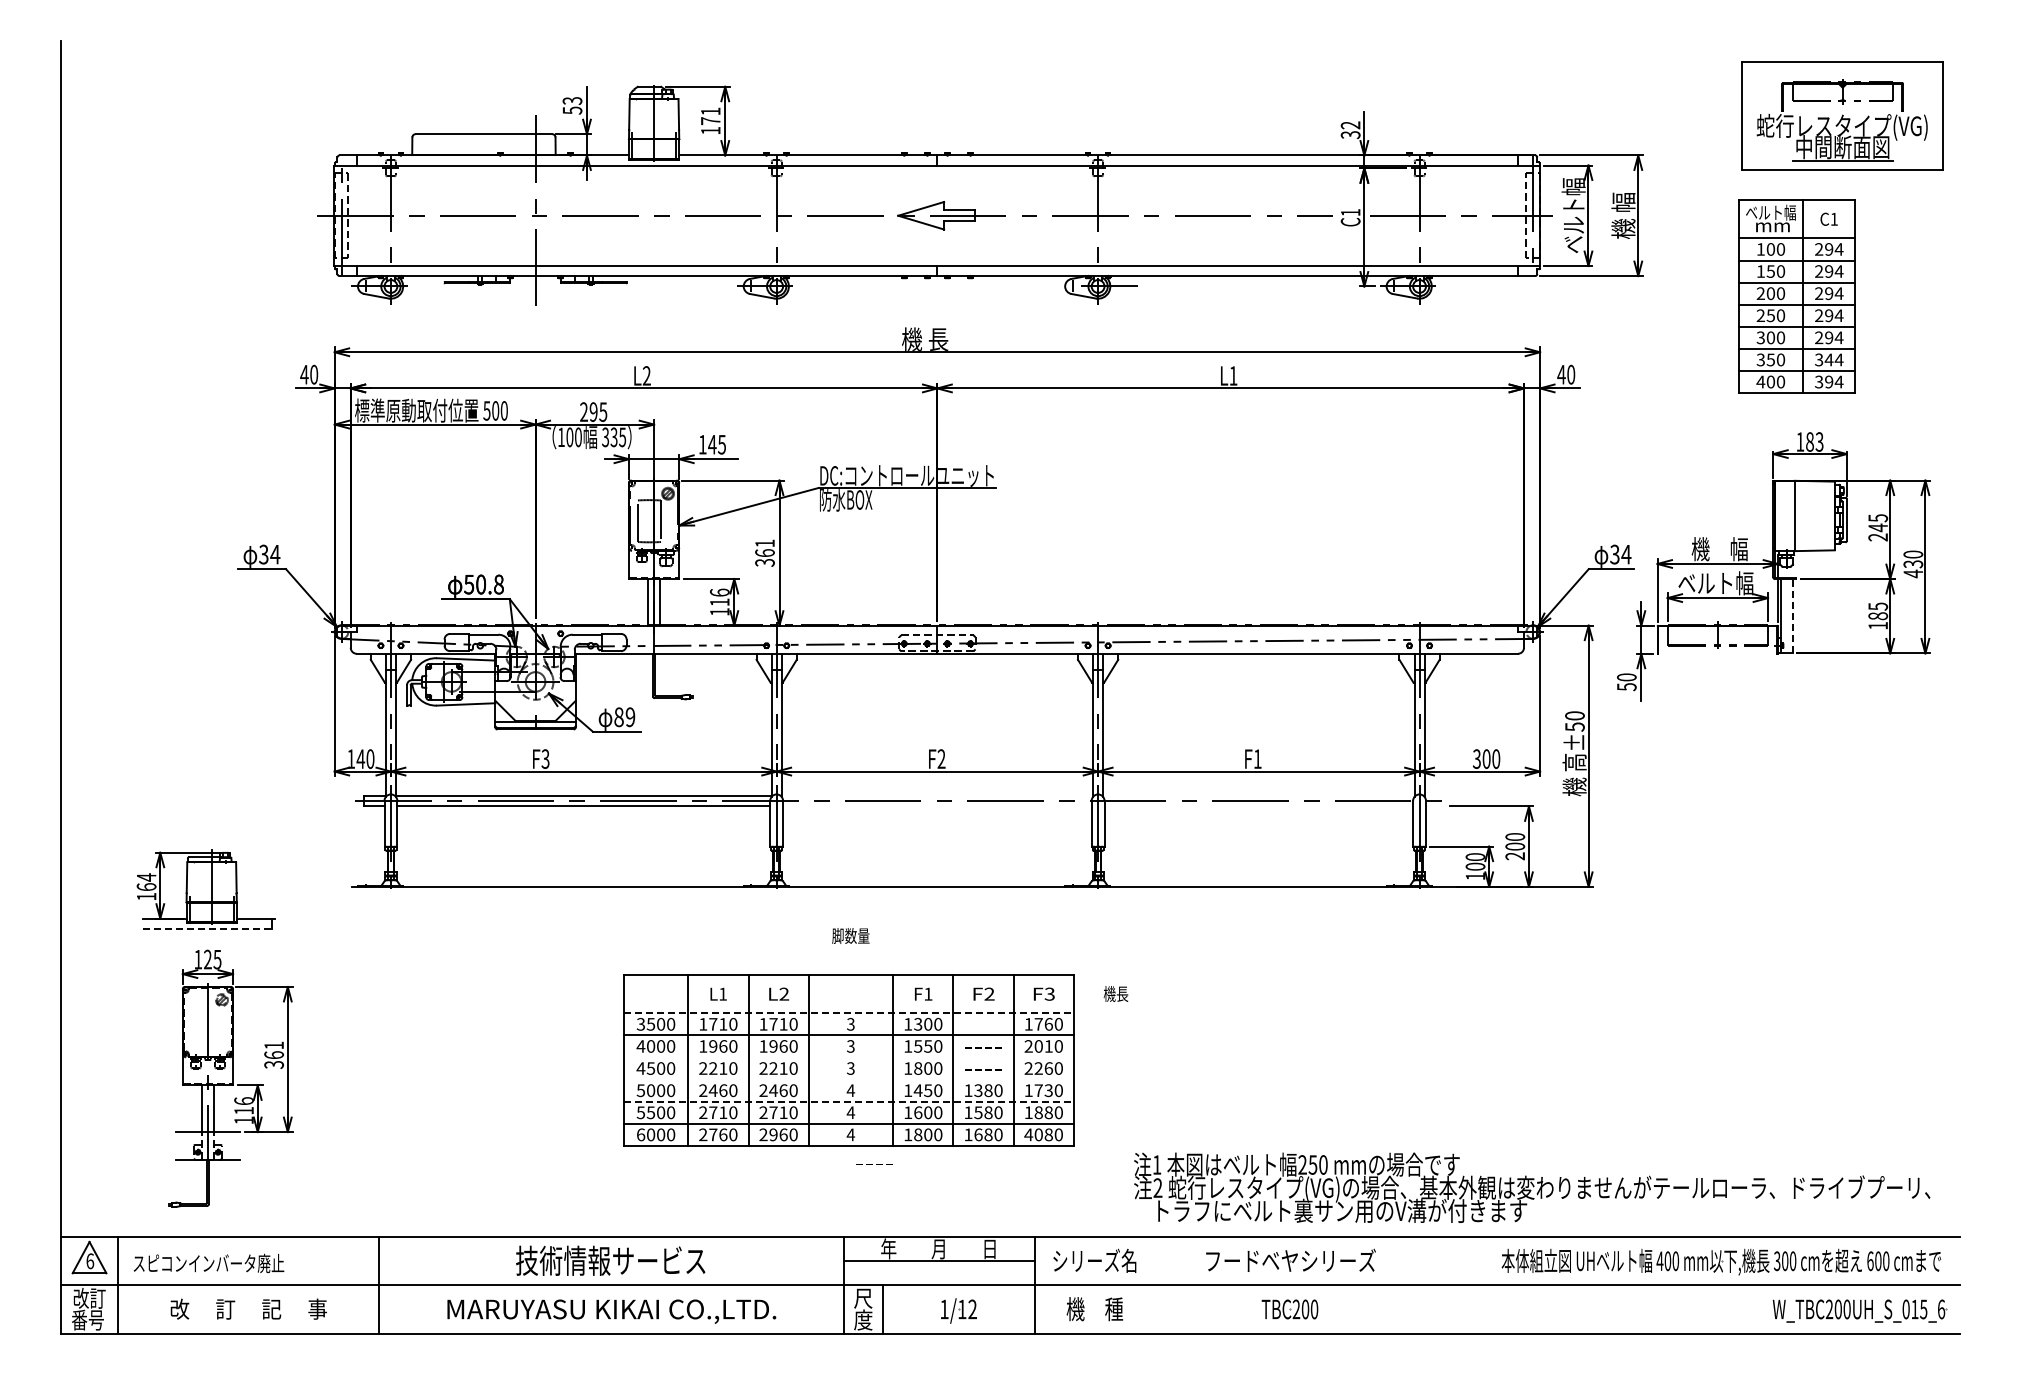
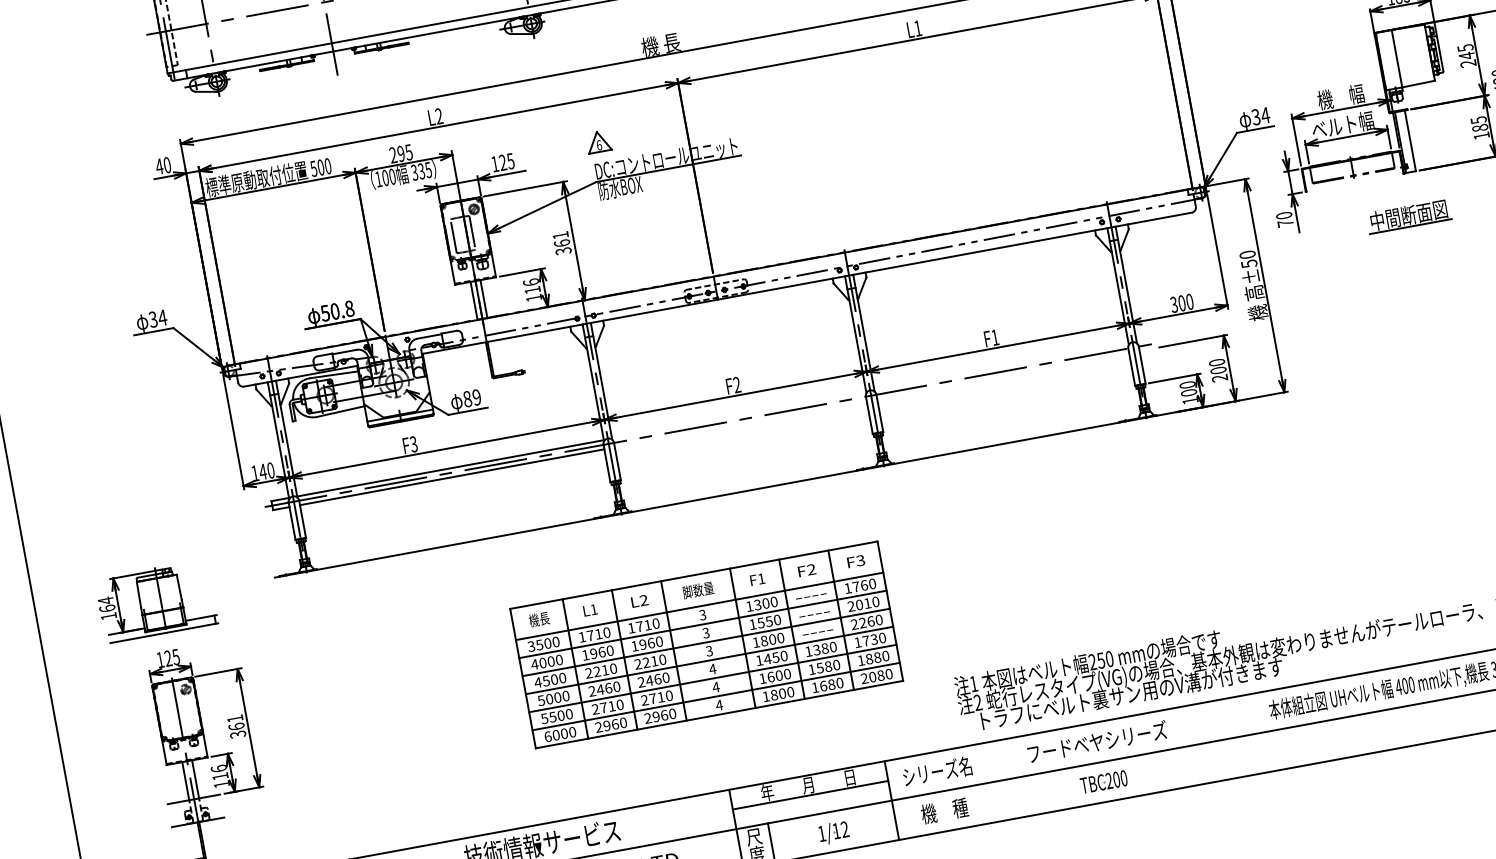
part: (830, 440) -> (598, 141), added
text: (712, 444) -> (503, 162), 145 -> 125
line: (1792, 615) -> (1410, 140), dashed -> solid
text: (1626, 687) -> (1285, 223), 50 -> 70
part: (1774, 705) -> (1408, 216), added
line: (209, 928) -> (164, 632), dashed -> solid
text: (850, 935) -> (697, 589), moved
text: (1115, 993) -> (538, 619), moved
line: (849, 1013) -> (700, 606), dashed -> solid
line: (848, 1057) -> (705, 642), added
line: (848, 1079) -> (709, 660), added
line: (849, 1101) -> (713, 678), dashed -> solid
text: (713, 1134) -> (607, 725), 2760 -> 2960
text: (1028, 1134) -> (864, 678), 4080 -> 2080
text: (874, 1164) -> (811, 596), moved

